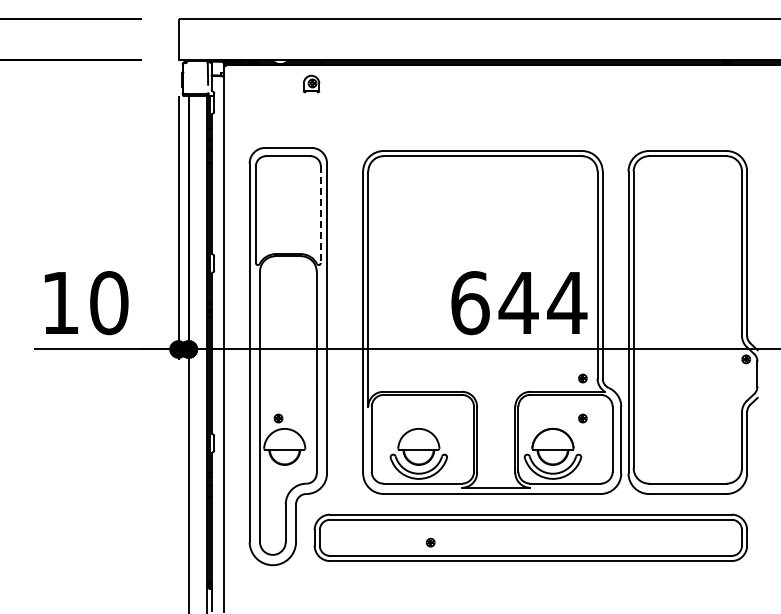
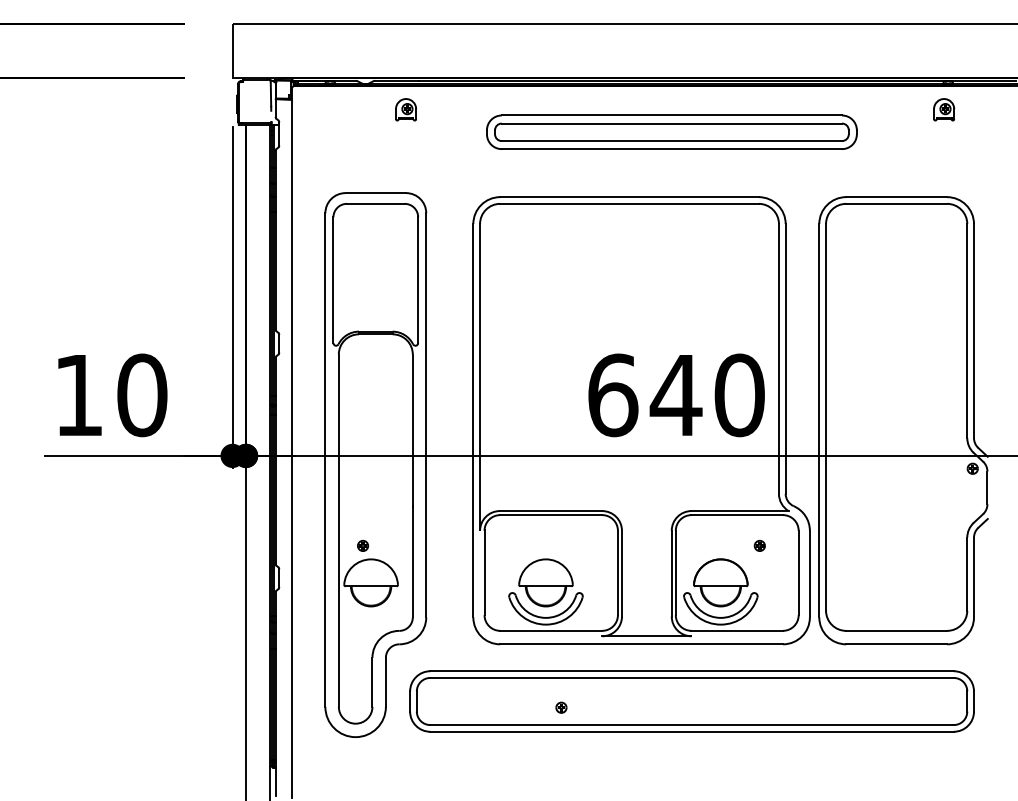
part: (723, 83) -> (943, 109), added
part: (515, 101) -> (671, 132), added
line: (320, 215) -> (417, 281), dashed -> solid
text: (567, 303) -> (739, 395), 644 -> 640
part: (582, 378) -> (759, 493), removed

